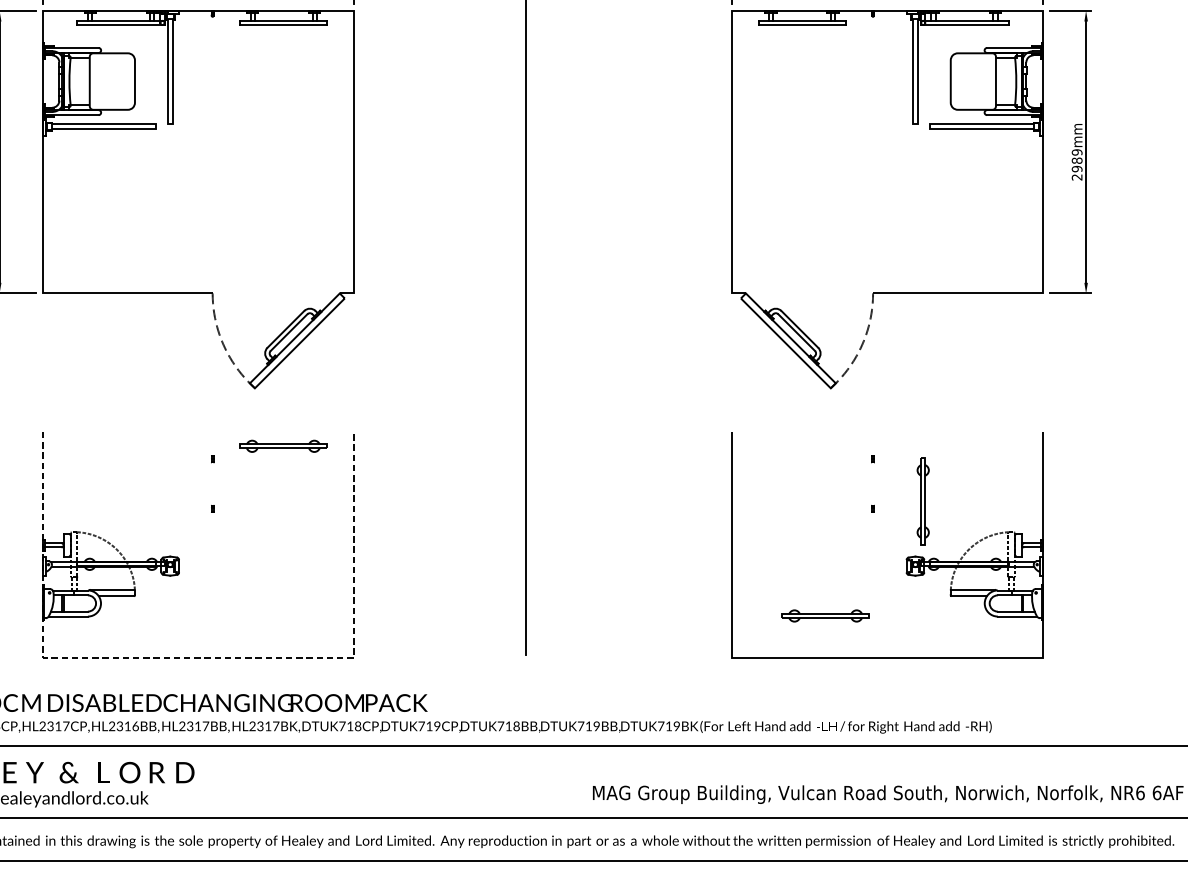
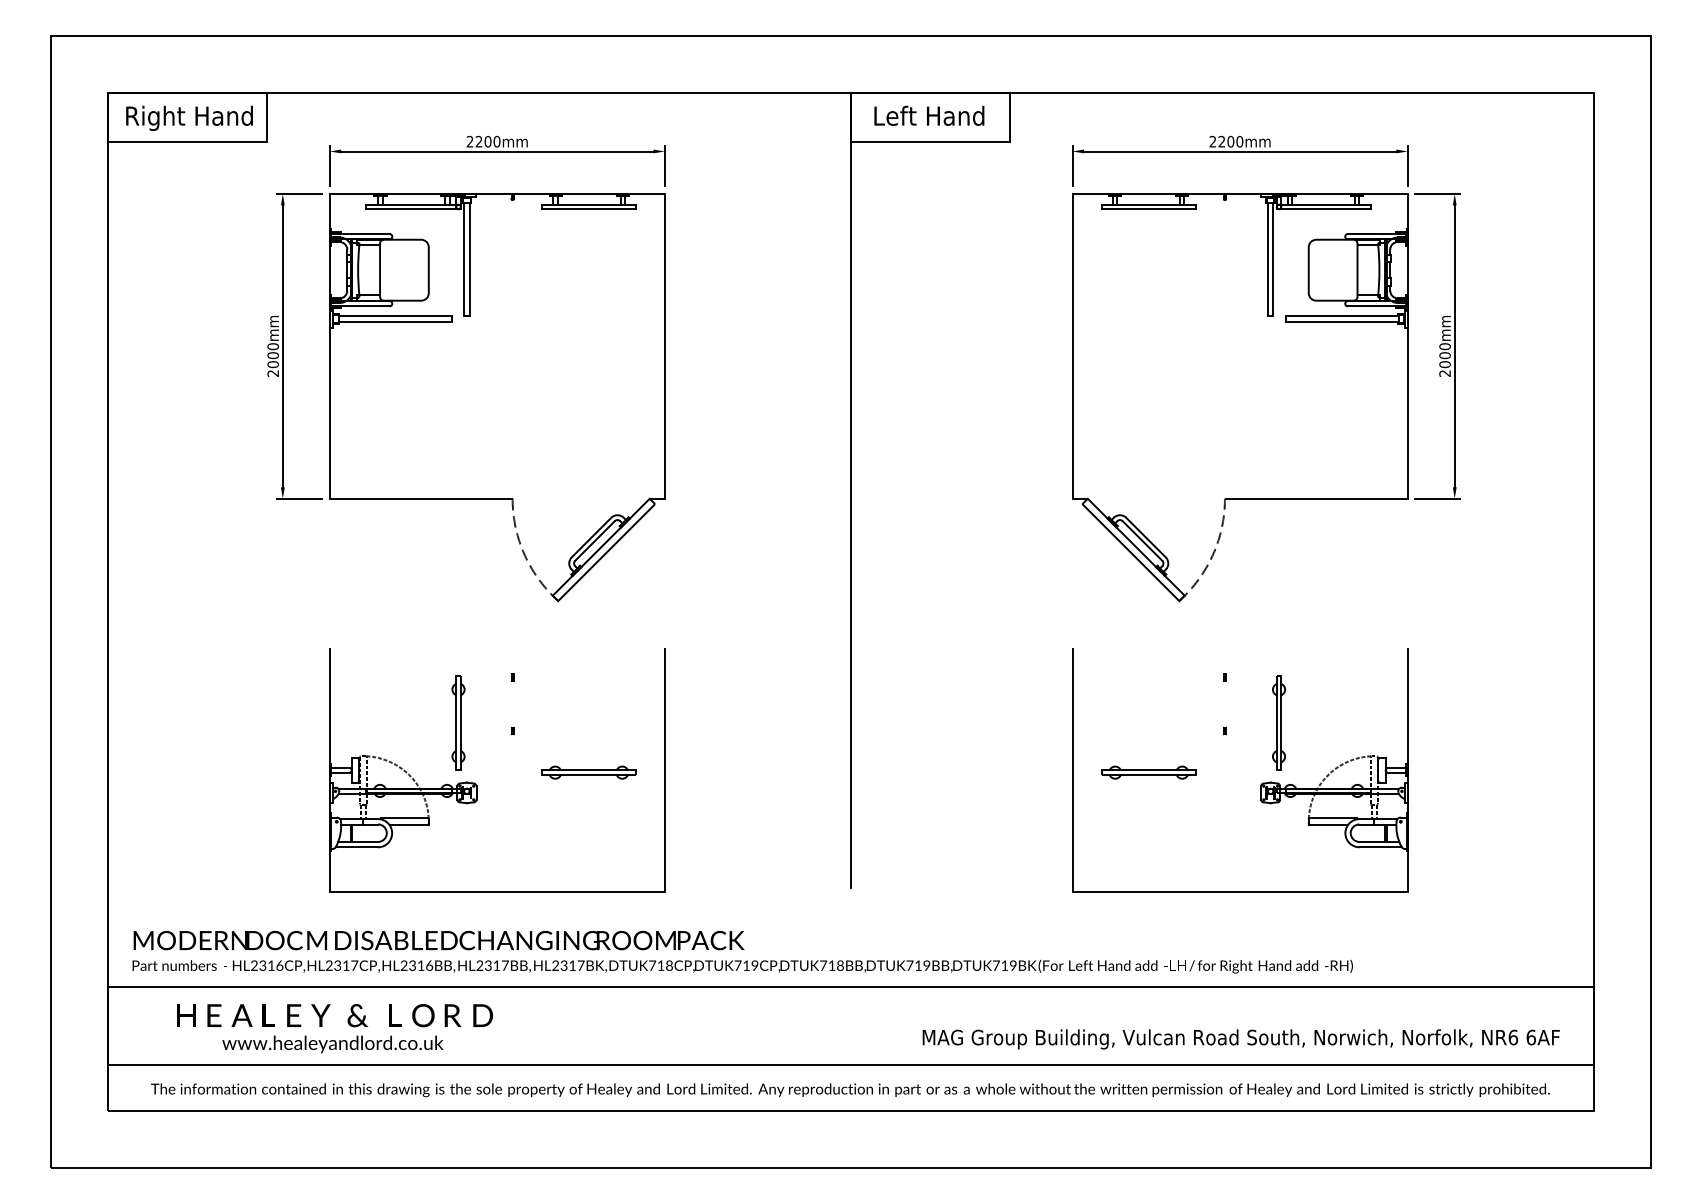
text: (1076, 160) -> (1444, 355), 2989mm -> 2000mm
part: (283, 446) -> (588, 772), moved
part: (162, 500) -> (458, 722), added
part: (825, 615) -> (1148, 772), moved
line: (198, 658) -> (497, 892), dashed -> solid

